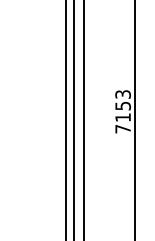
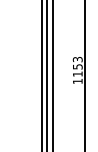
text: (122, 129) -> (77, 81), 7153 -> 1153

